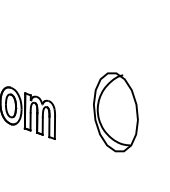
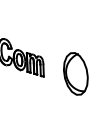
part: (115, 111) -> (75, 73), moved

